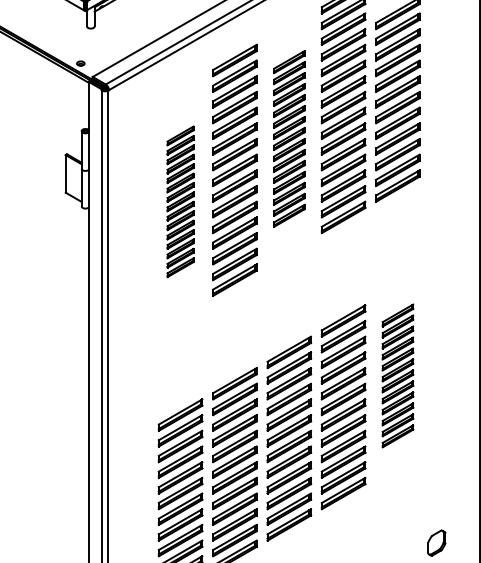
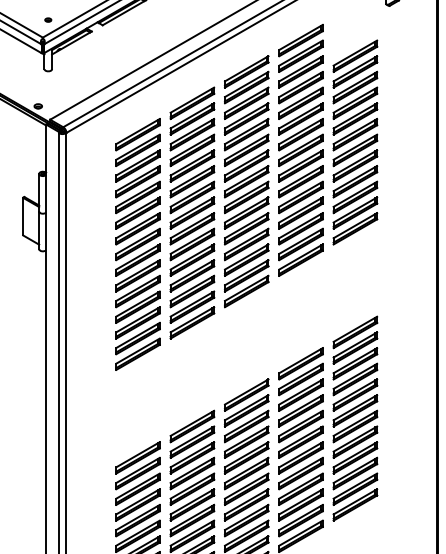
part: (289, 138) -> (246, 181), size x1.43
part: (180, 201) -> (137, 244), size x1.67
part: (397, 375) -> (354, 418), size x1.43

